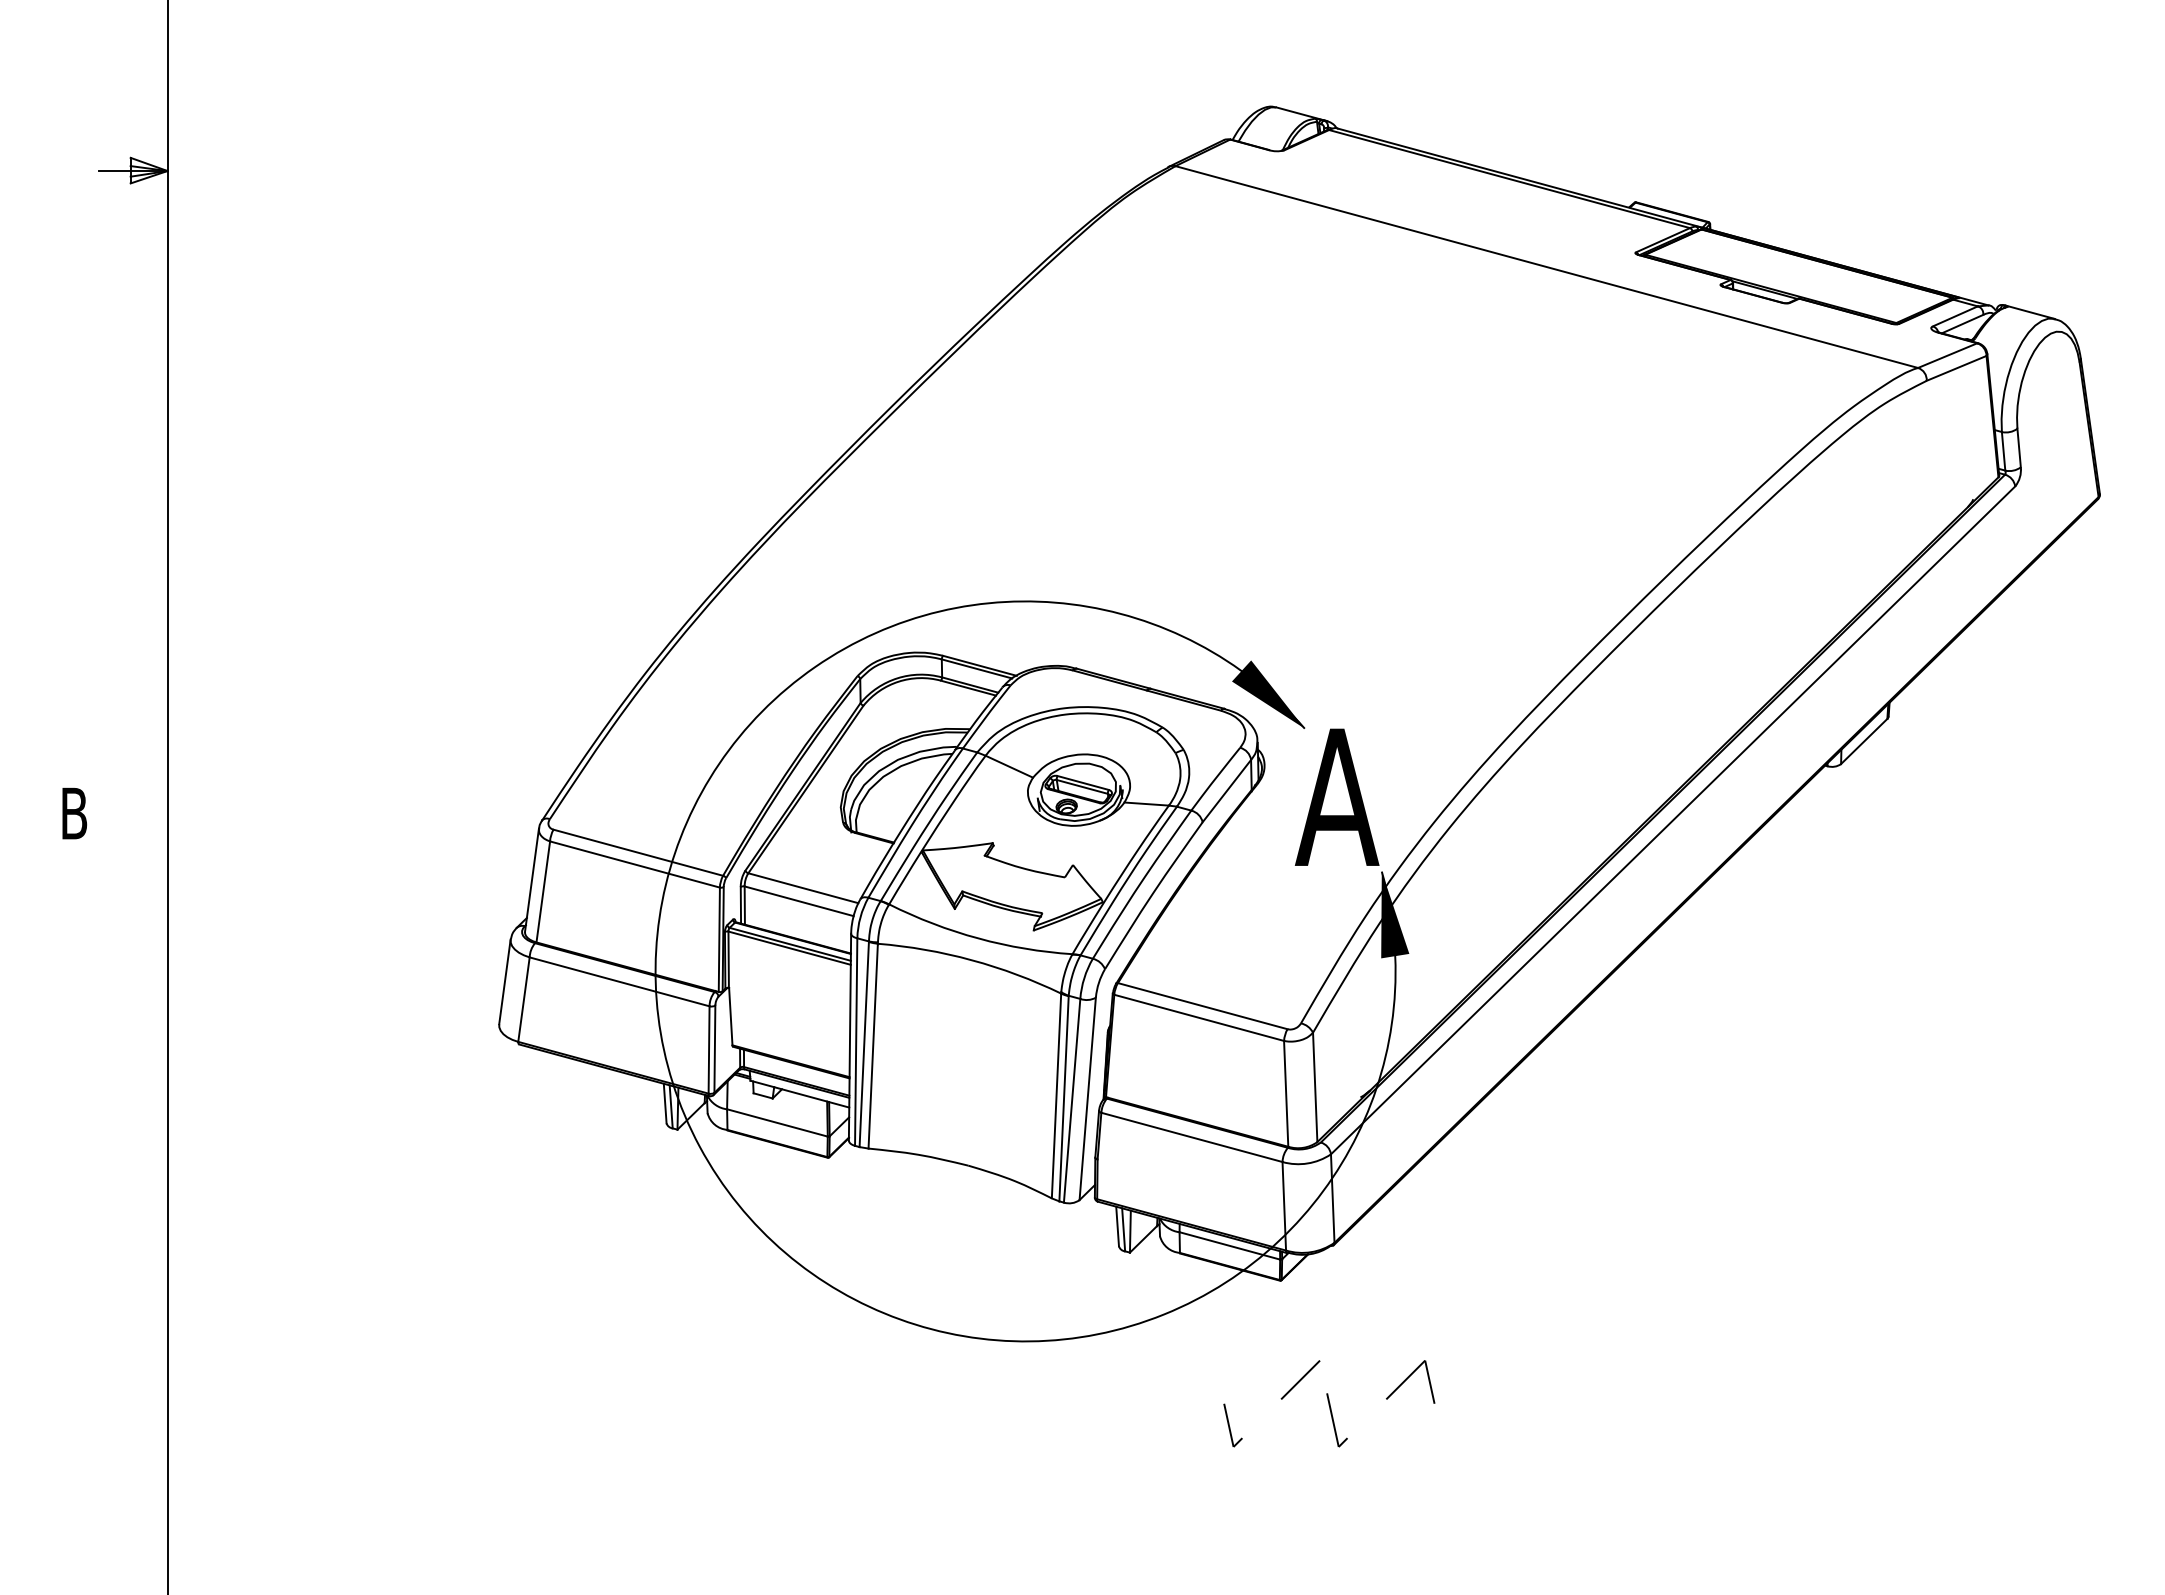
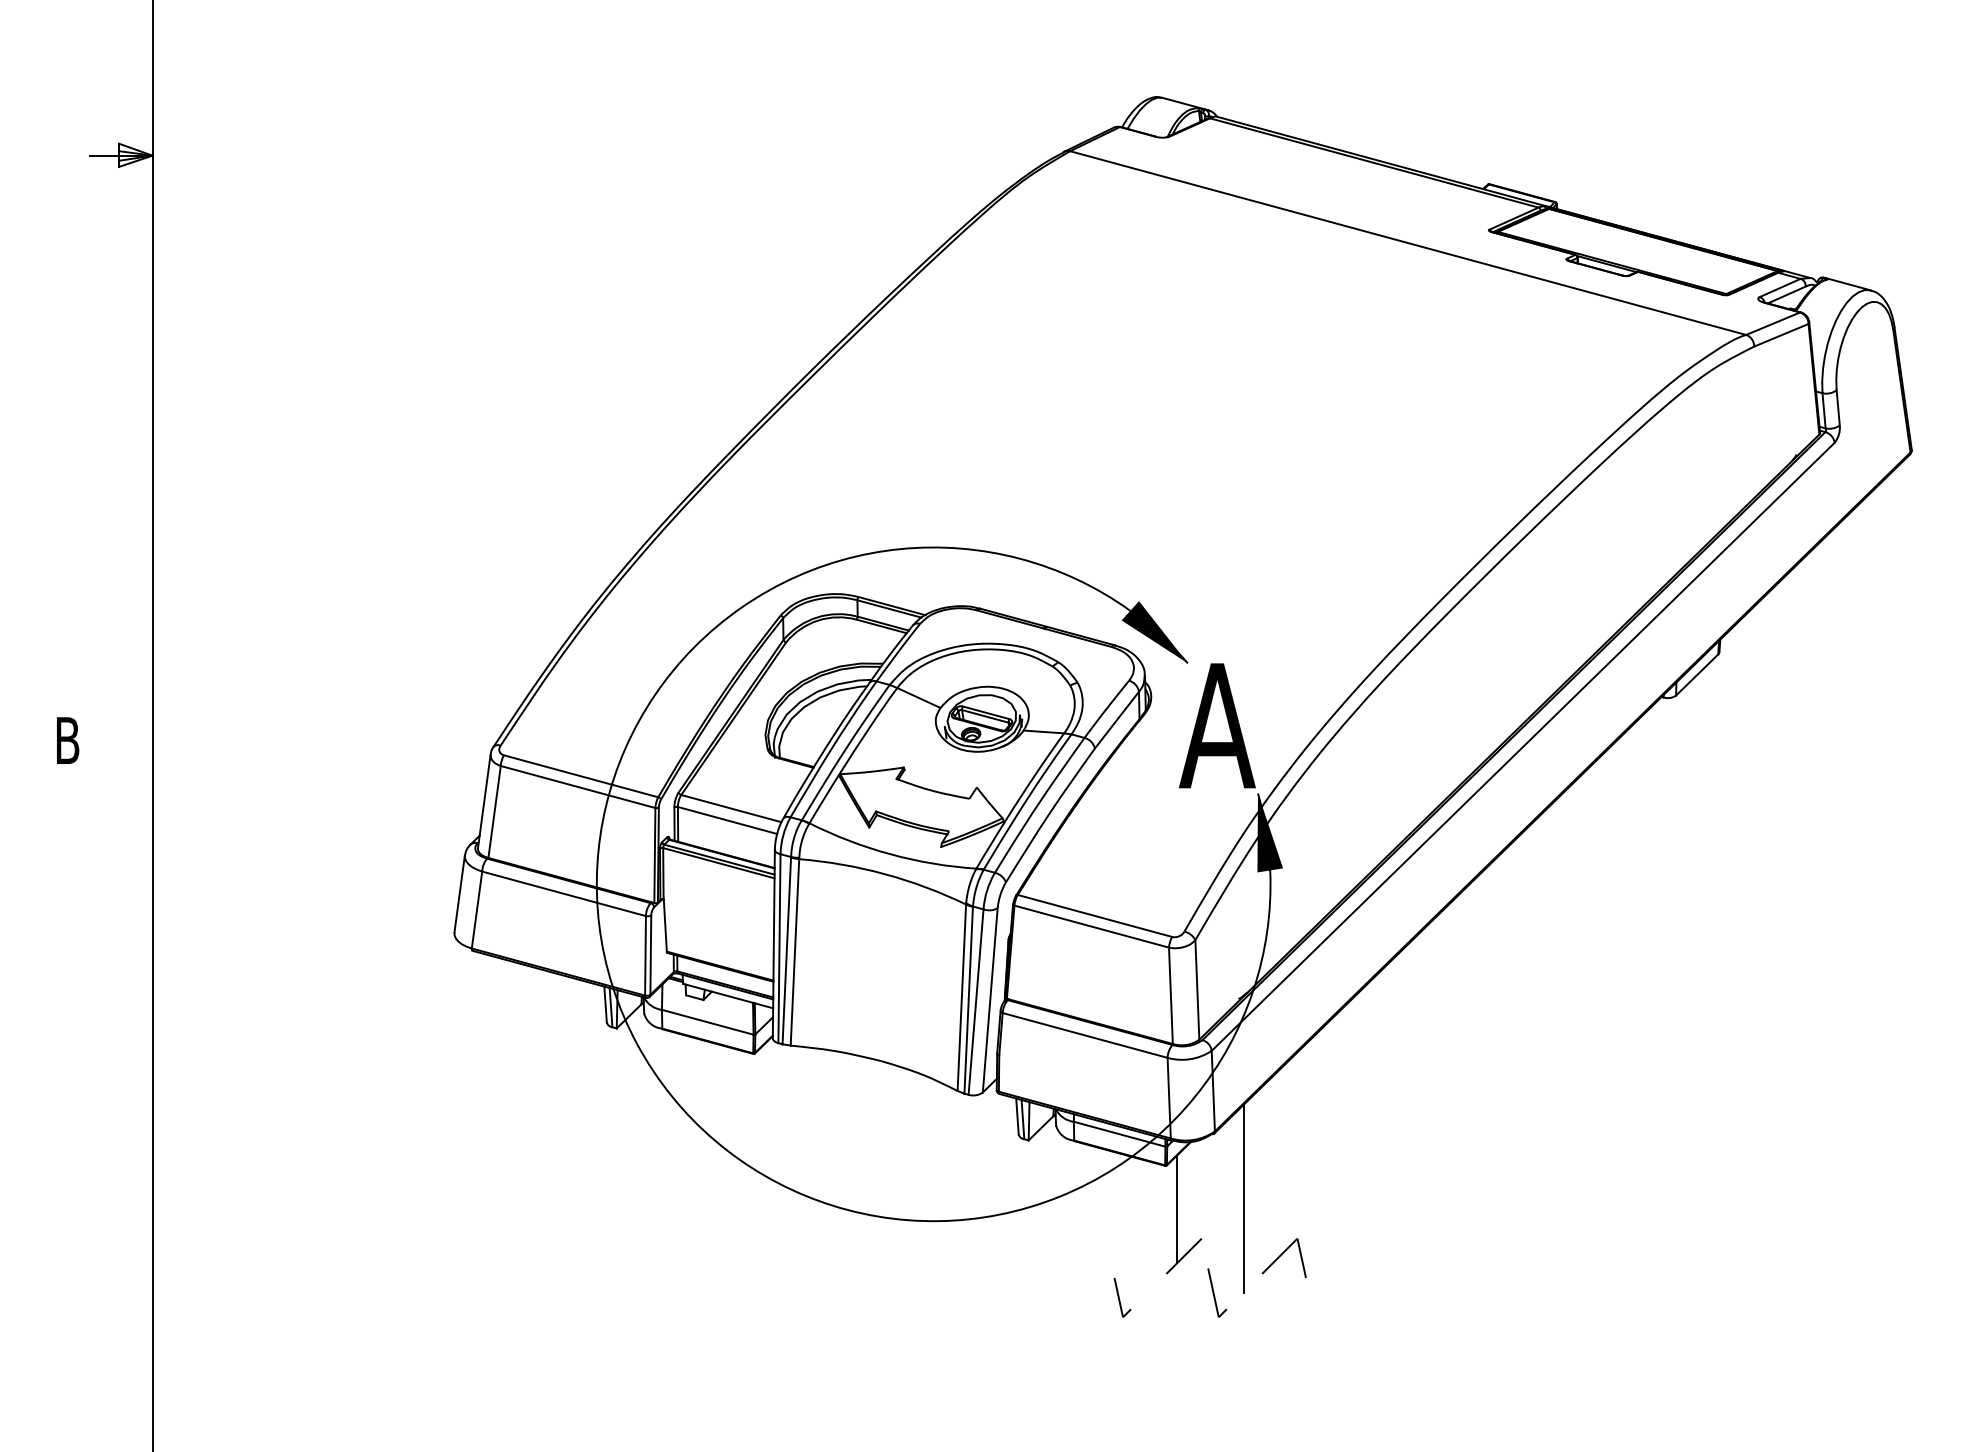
line: (1365, 1316) -> (1243, 1198), added
line: (1292, 1328) -> (1176, 1209), added

